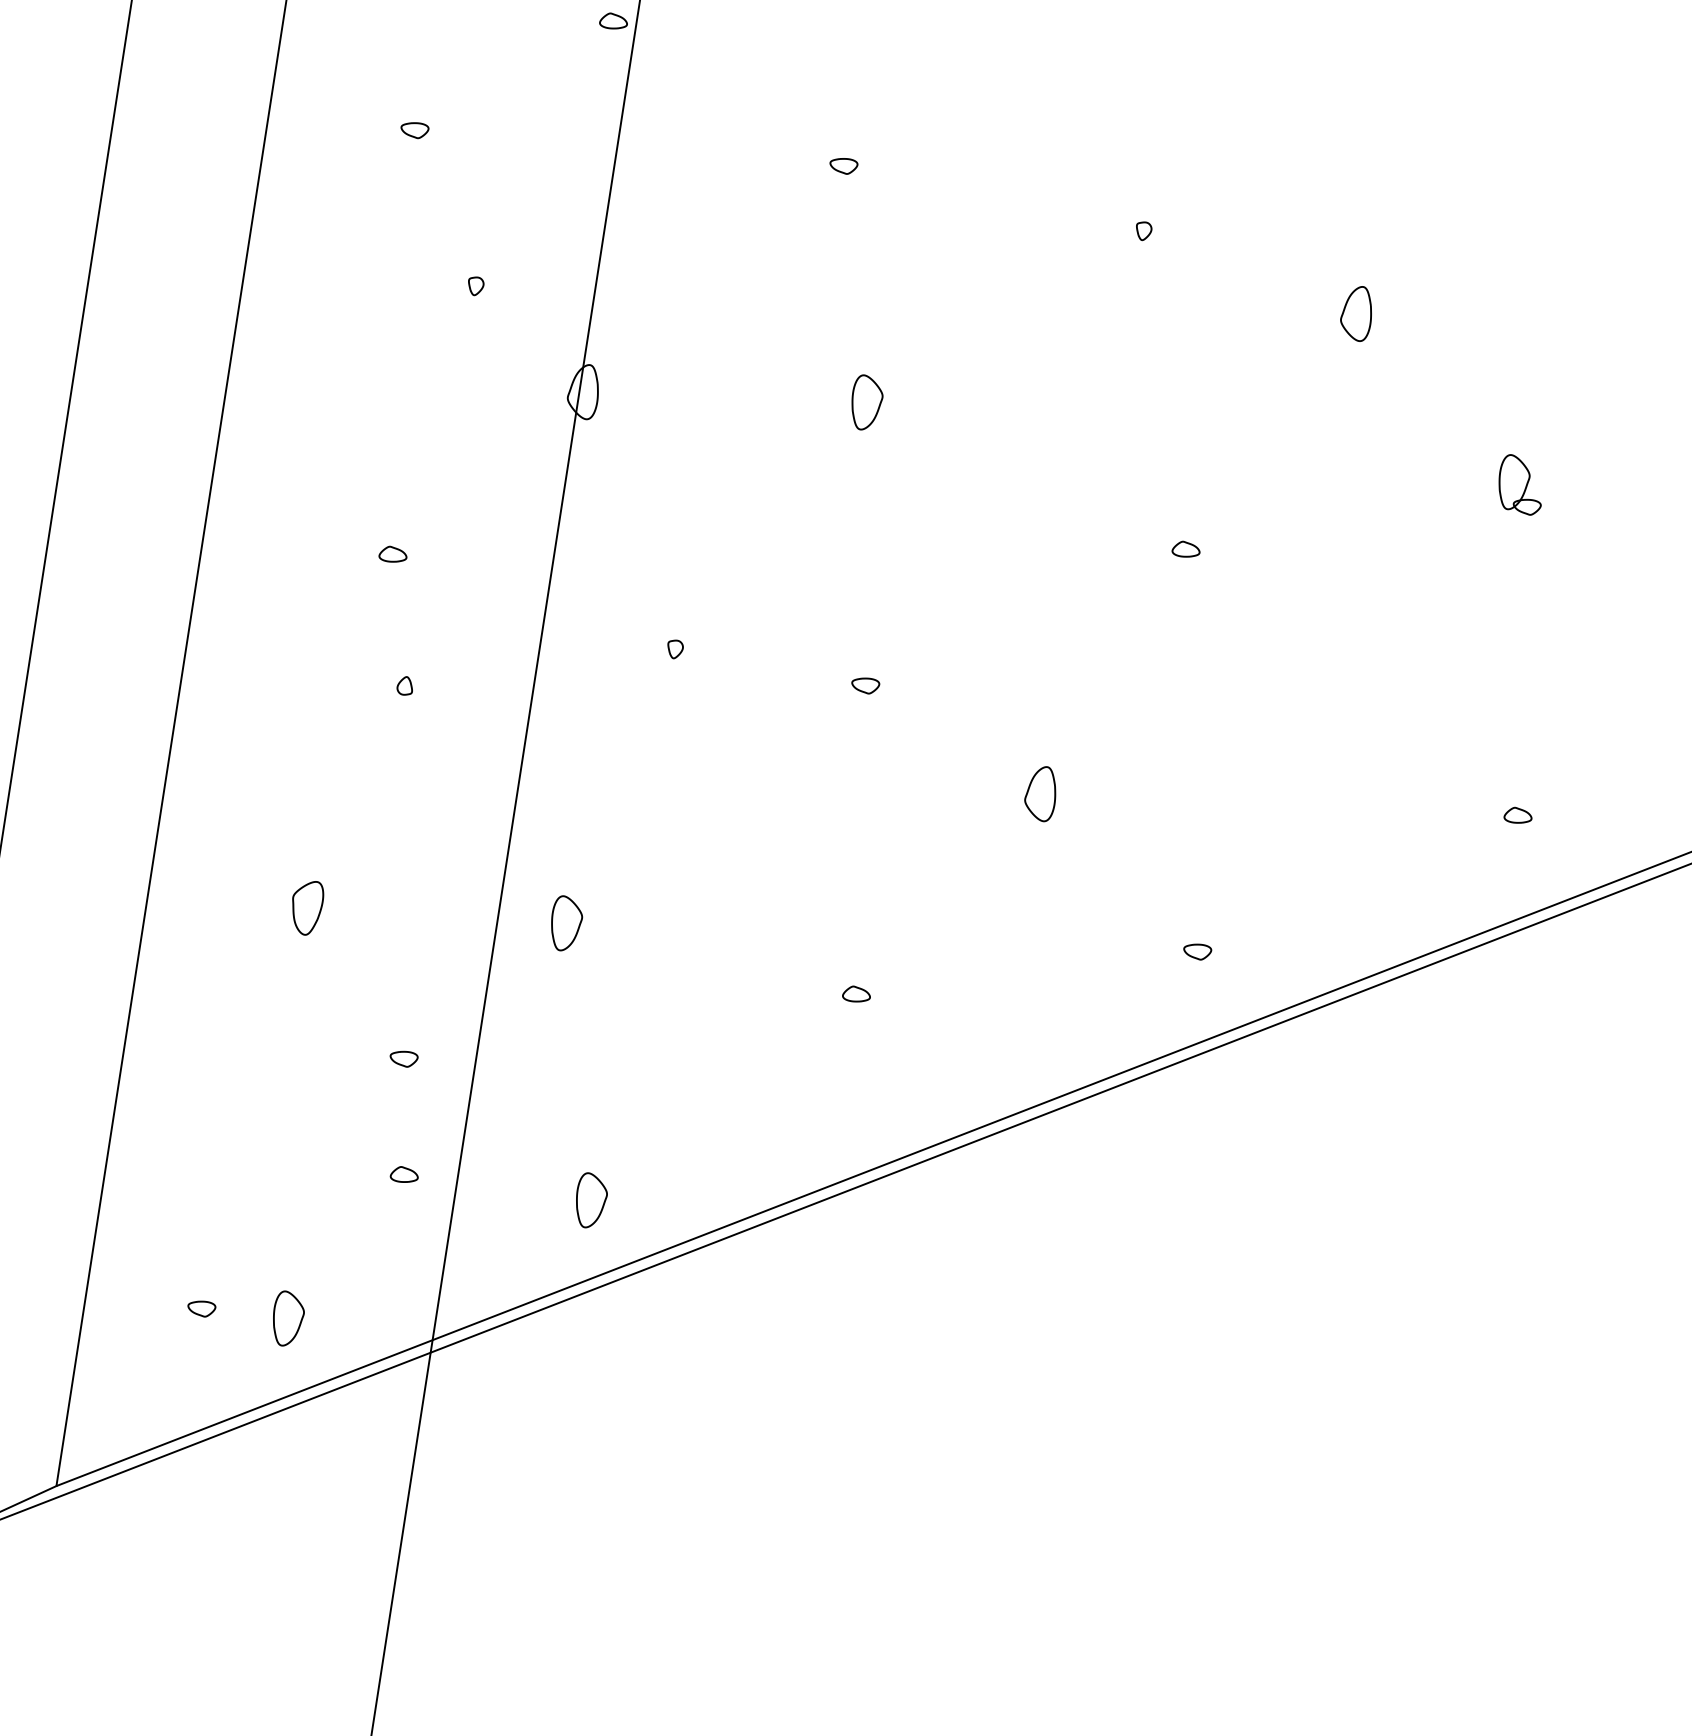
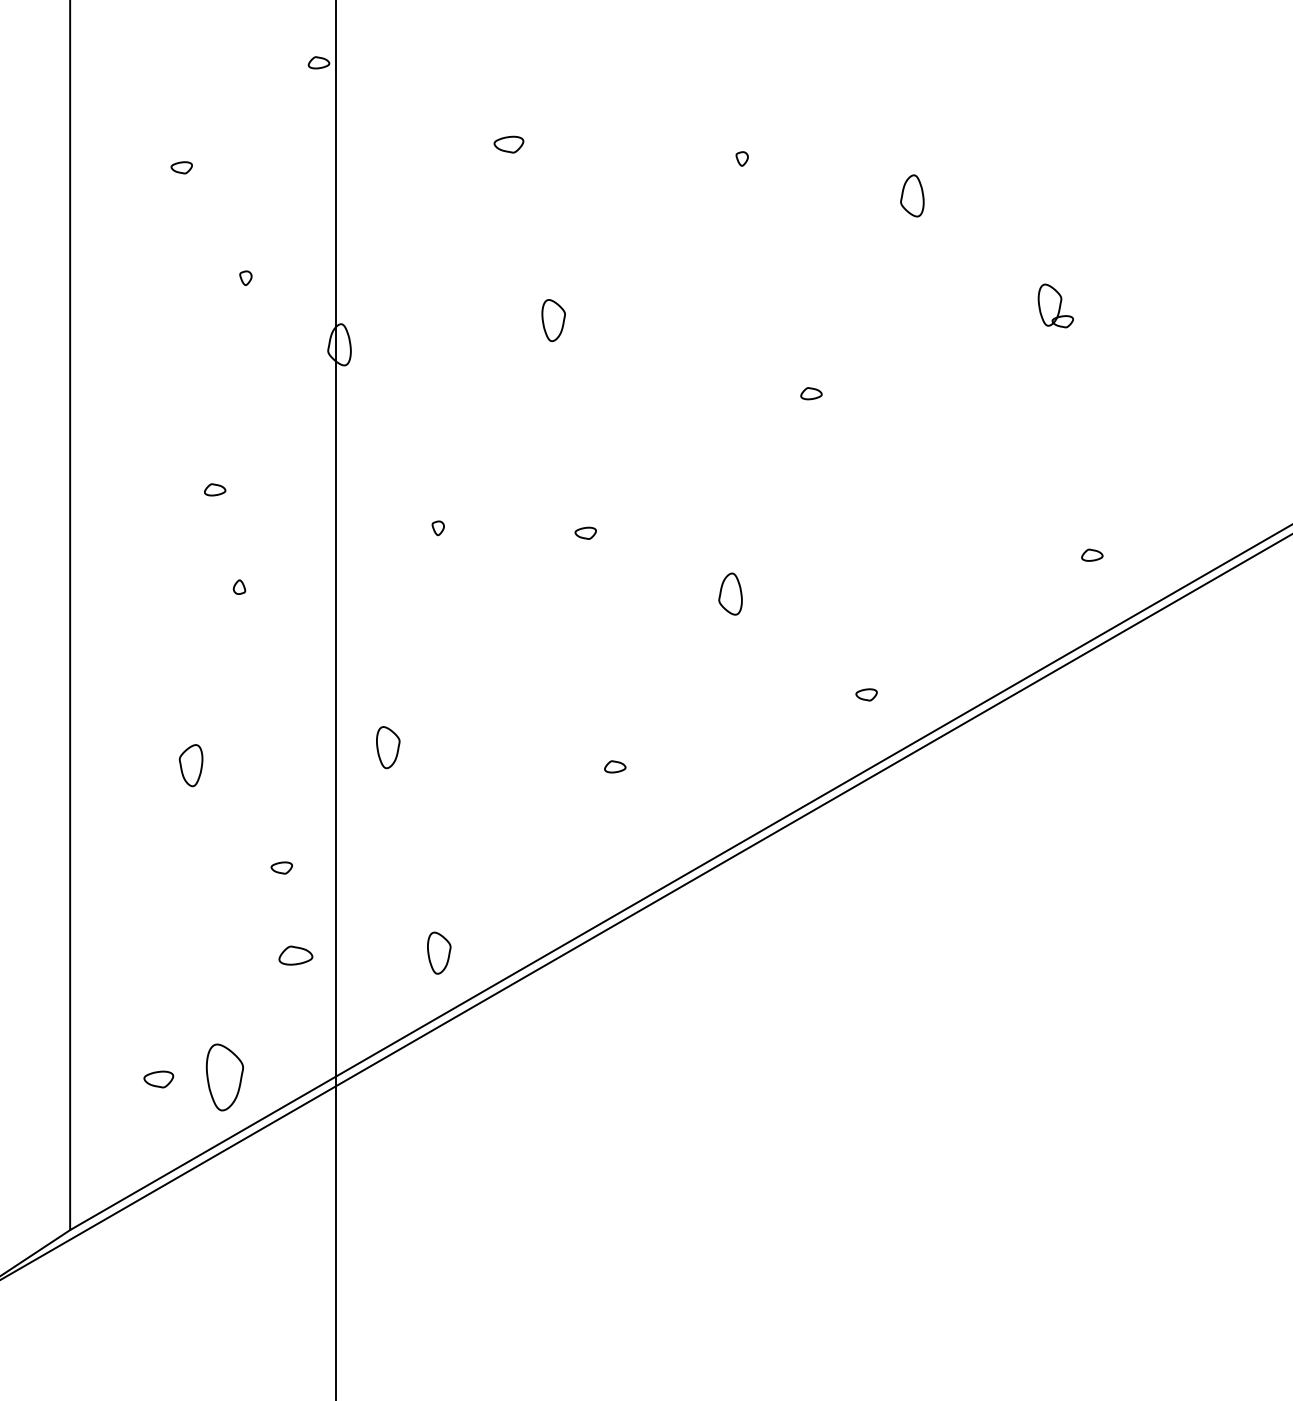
part: (843, 165) -> (508, 144), size x1.4
part: (404, 1173) -> (295, 954), size x1.6
part: (201, 1308) -> (158, 1079), size x1.4
part: (287, 1319) -> (224, 1077), size x1.6

